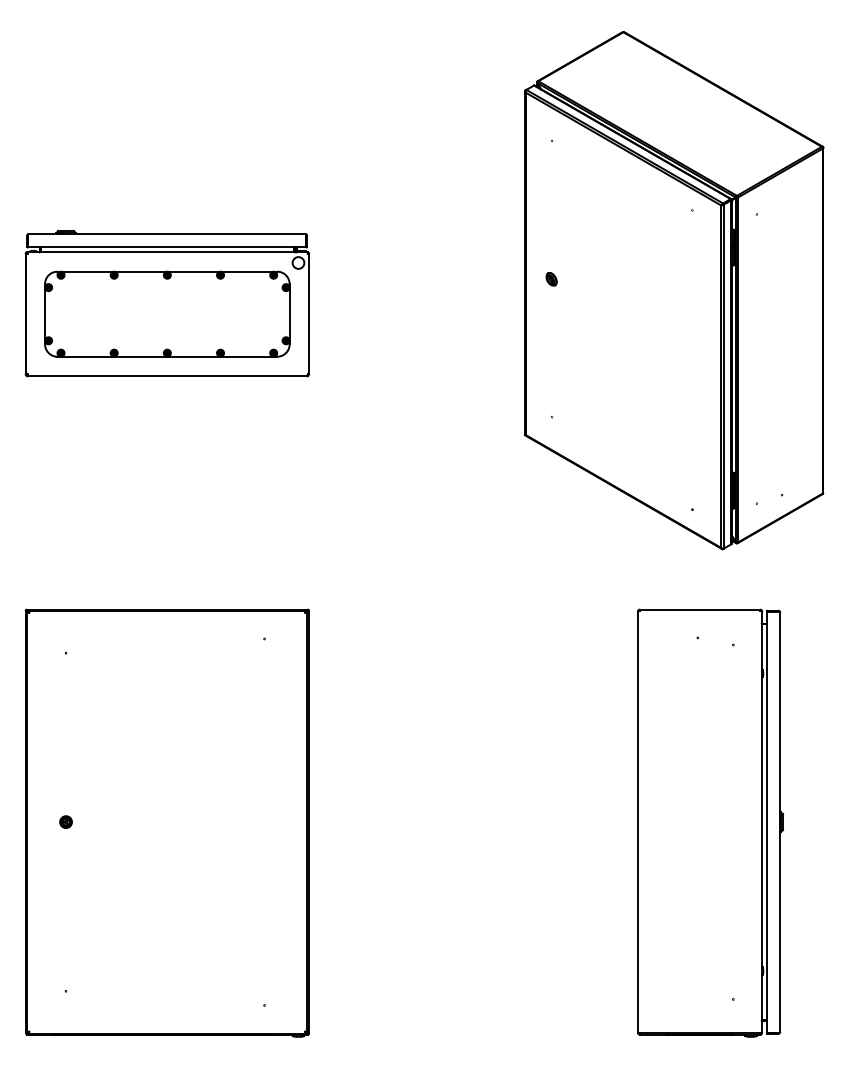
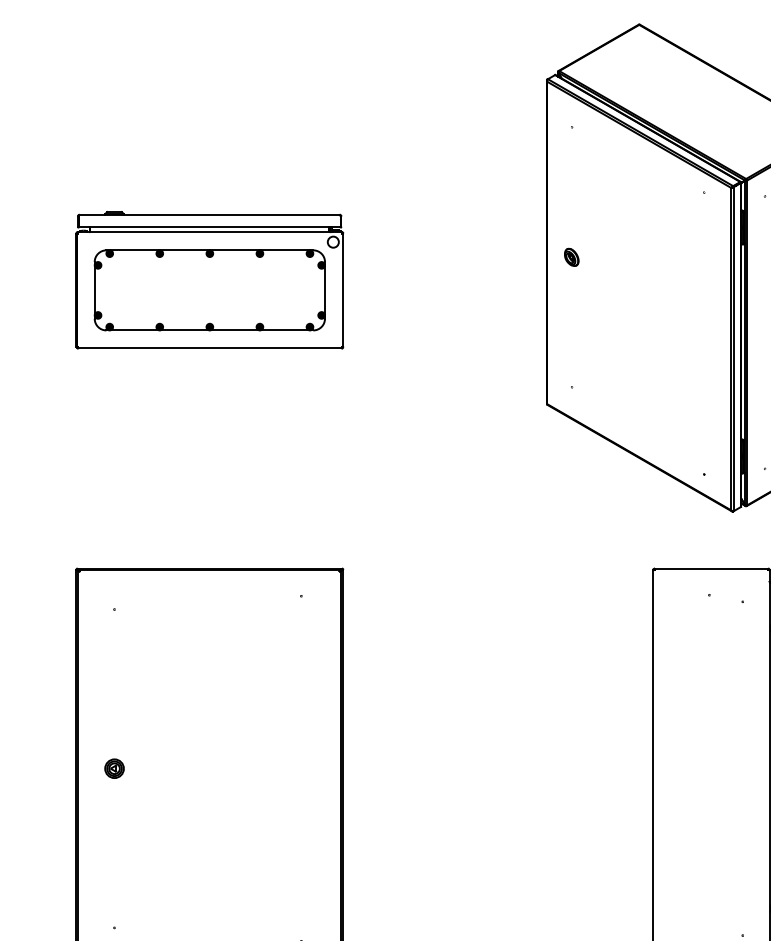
part: (551, 279) -> (571, 257), size x1.43
part: (65, 821) -> (113, 768), size x1.67

